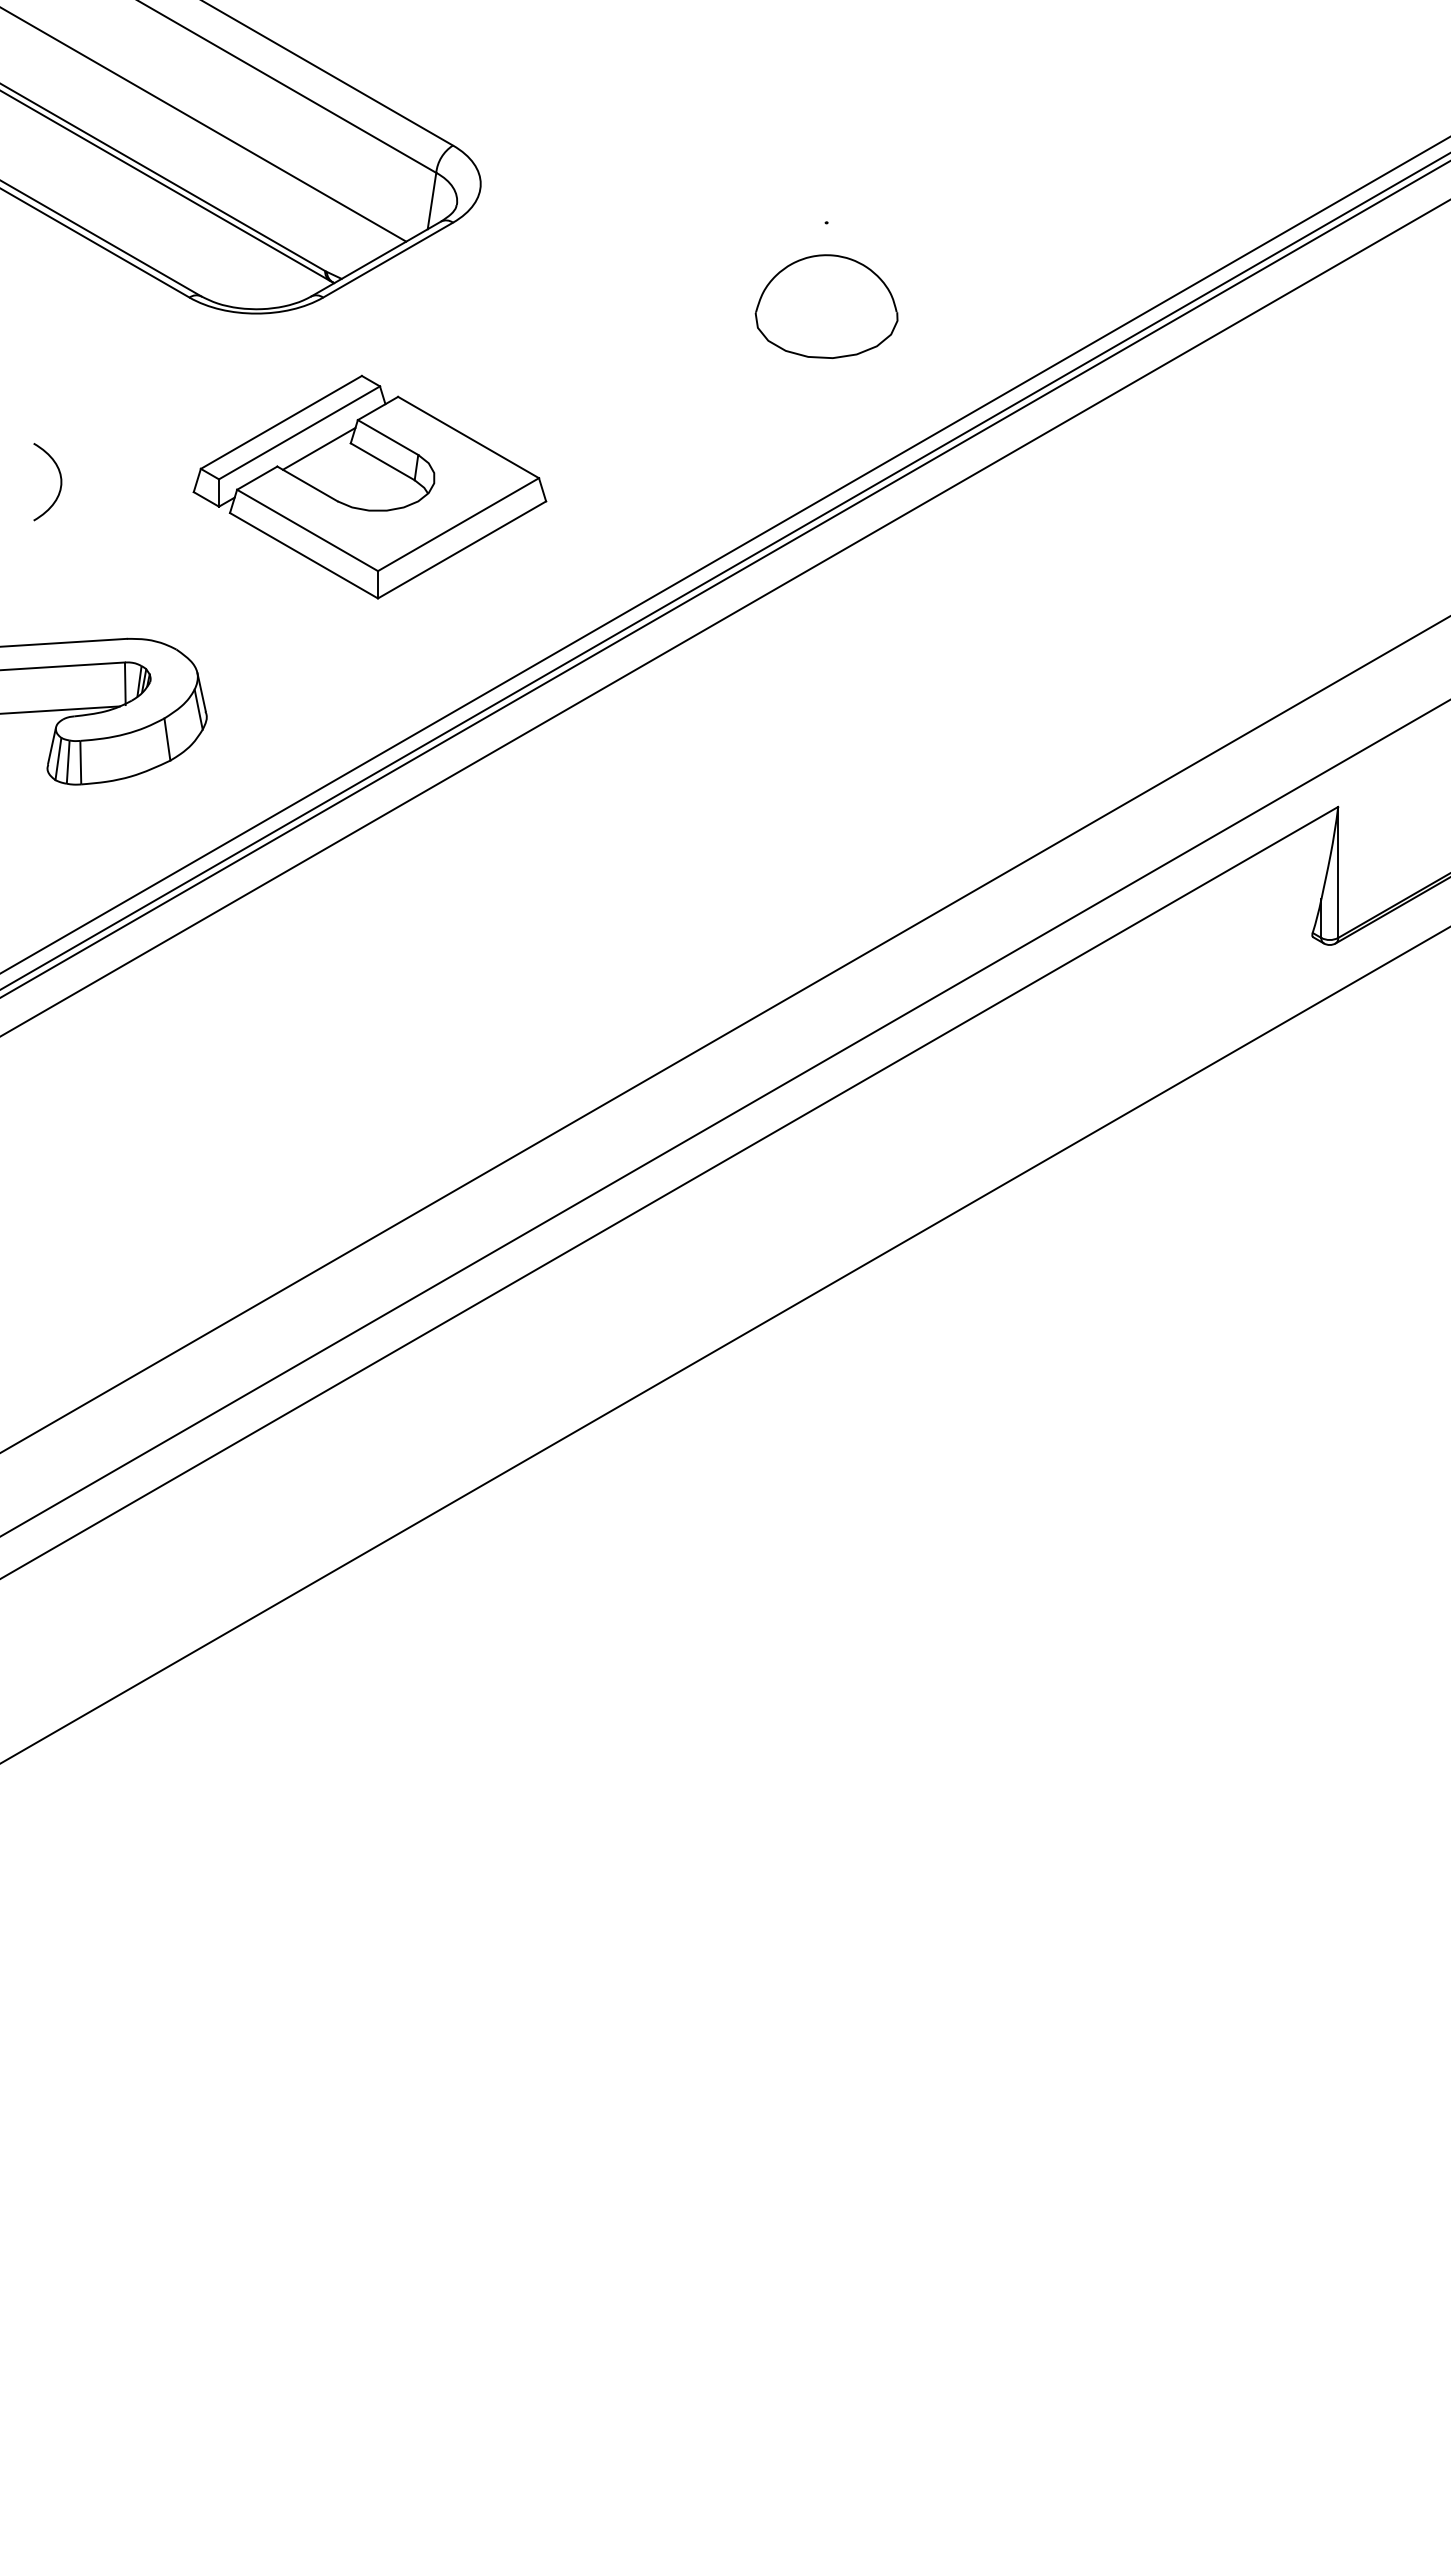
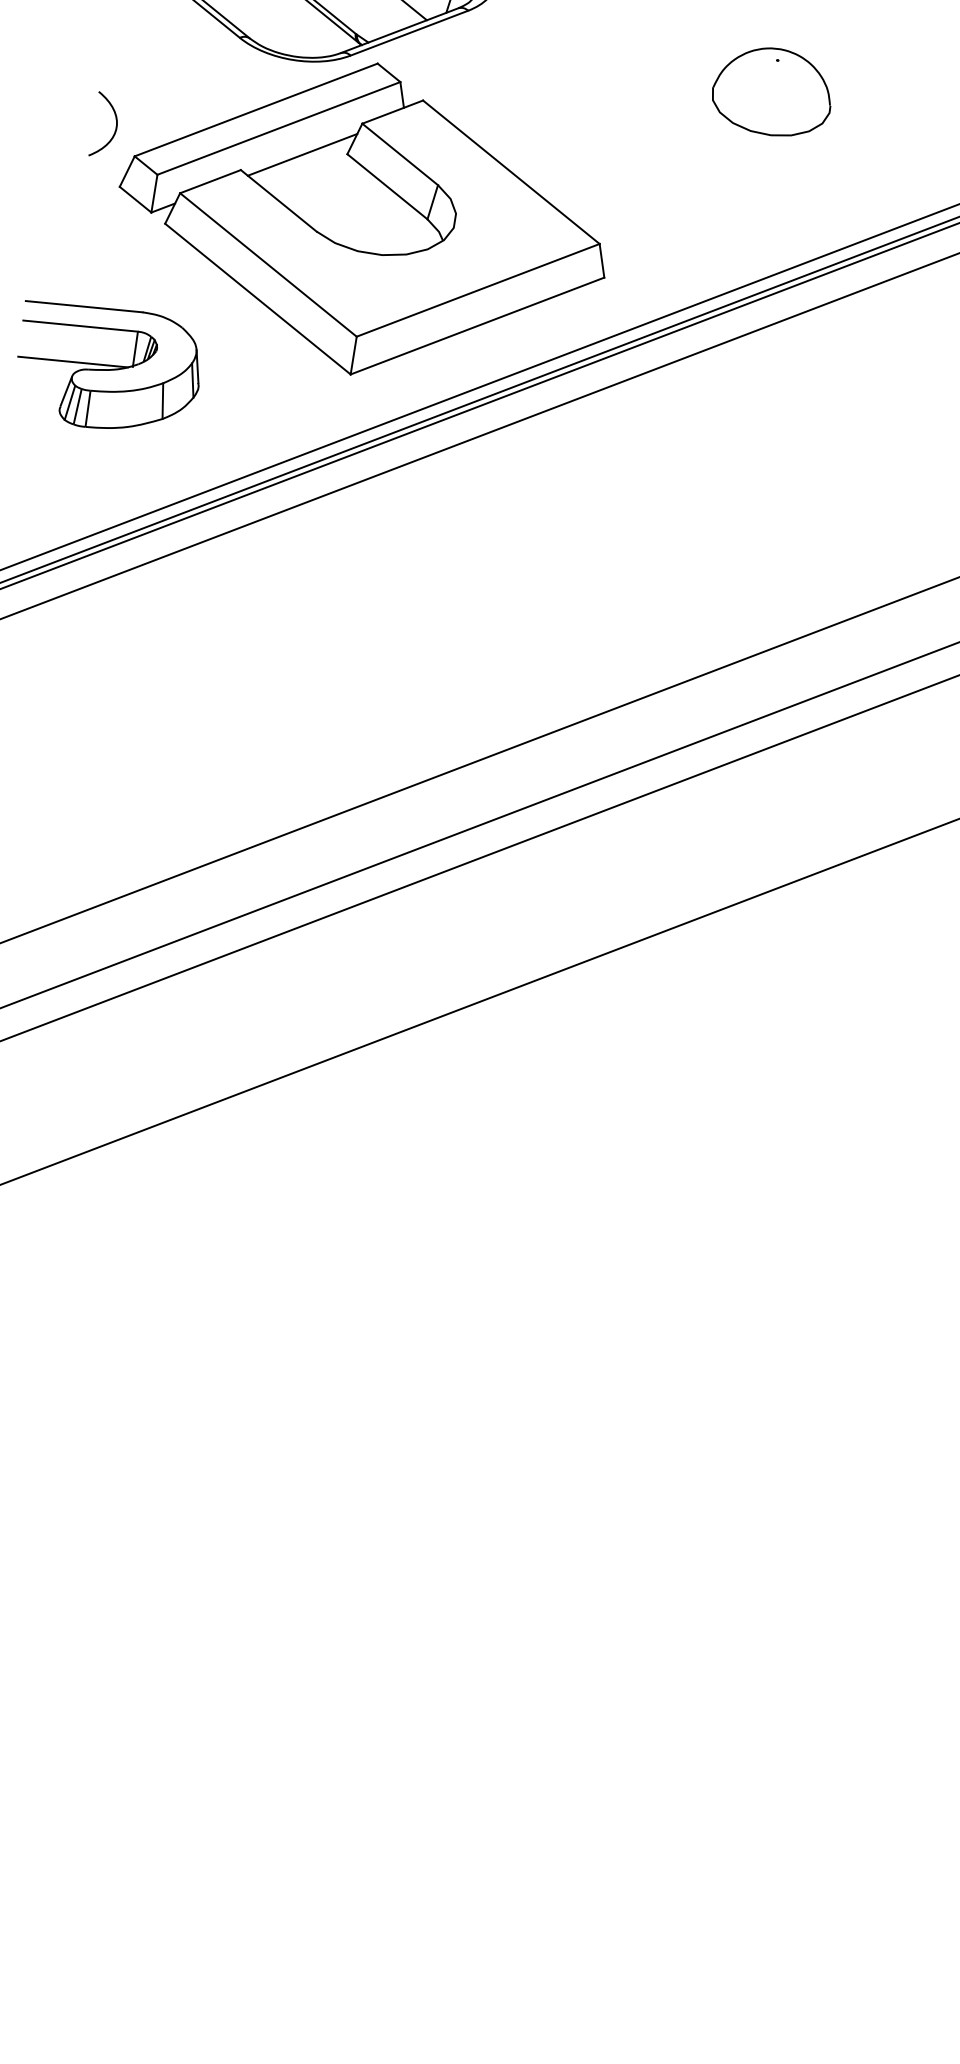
part: (826, 306) -> (772, 91), moved
curve: (60, 482) -> (115, 127), moved
part: (369, 486) -> (363, 218), size x1.67

